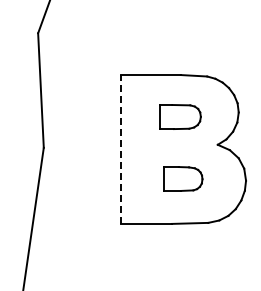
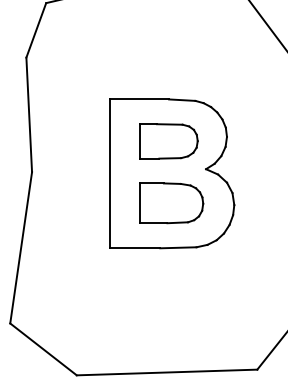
part: (180, 117) -> (168, 141), size x1.43
line: (121, 149) -> (109, 173), dashed -> solid
part: (183, 179) -> (171, 203), size x1.67

